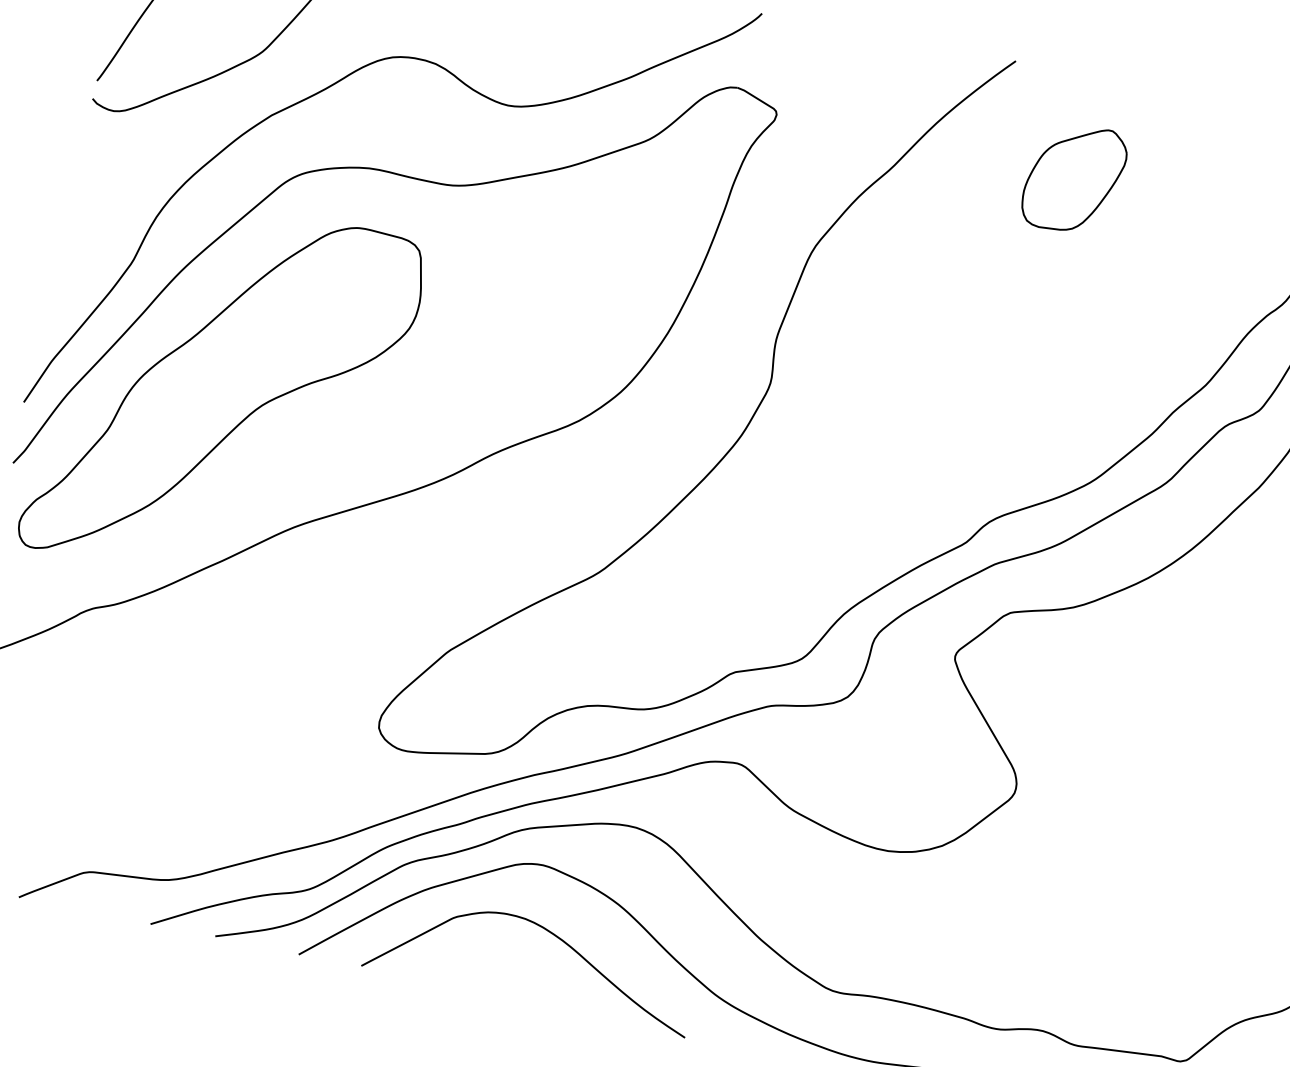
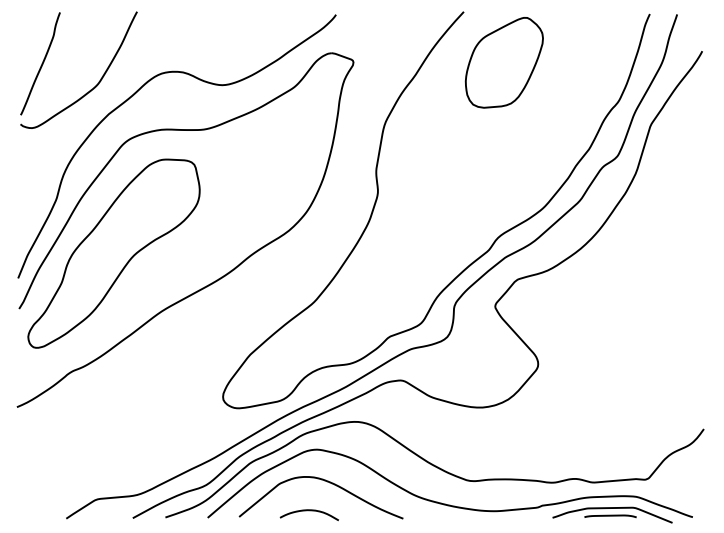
part: (1073, 177) -> (503, 62), size x1.67
curve: (500, 984) -> (308, 511), added

